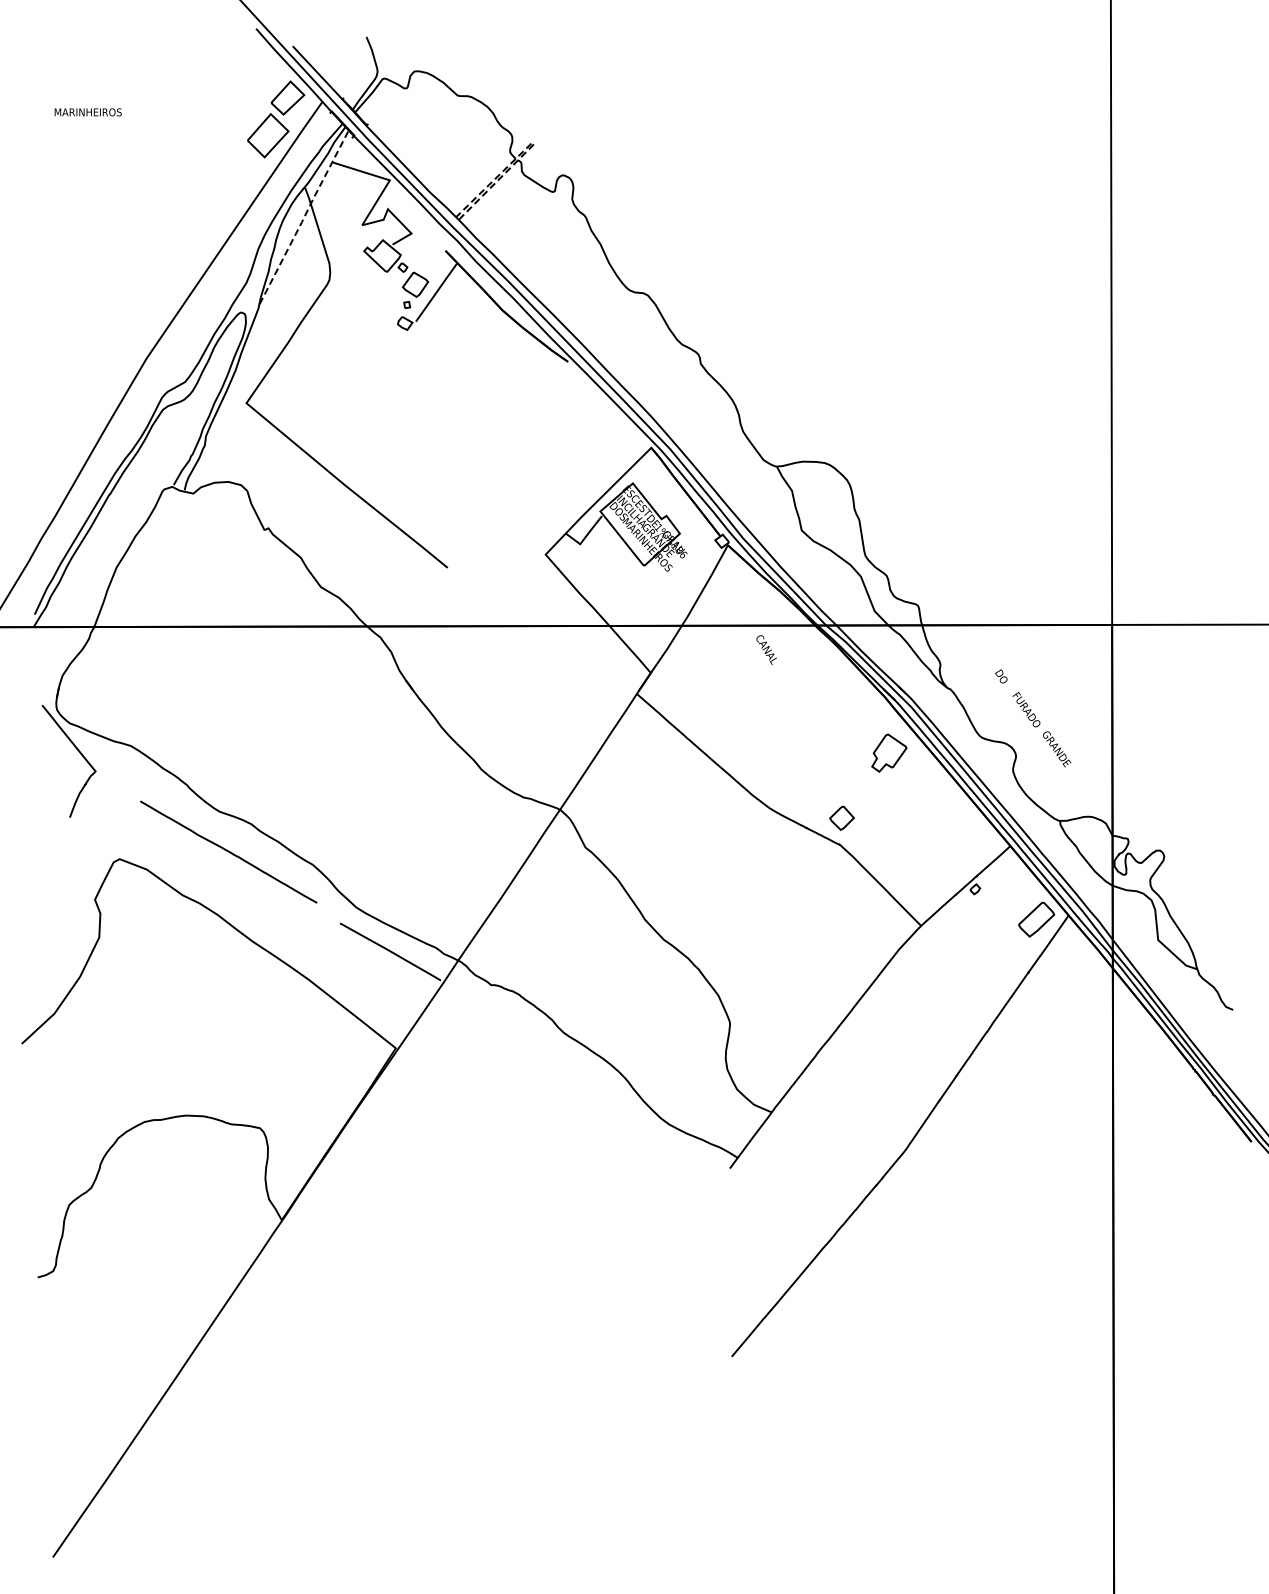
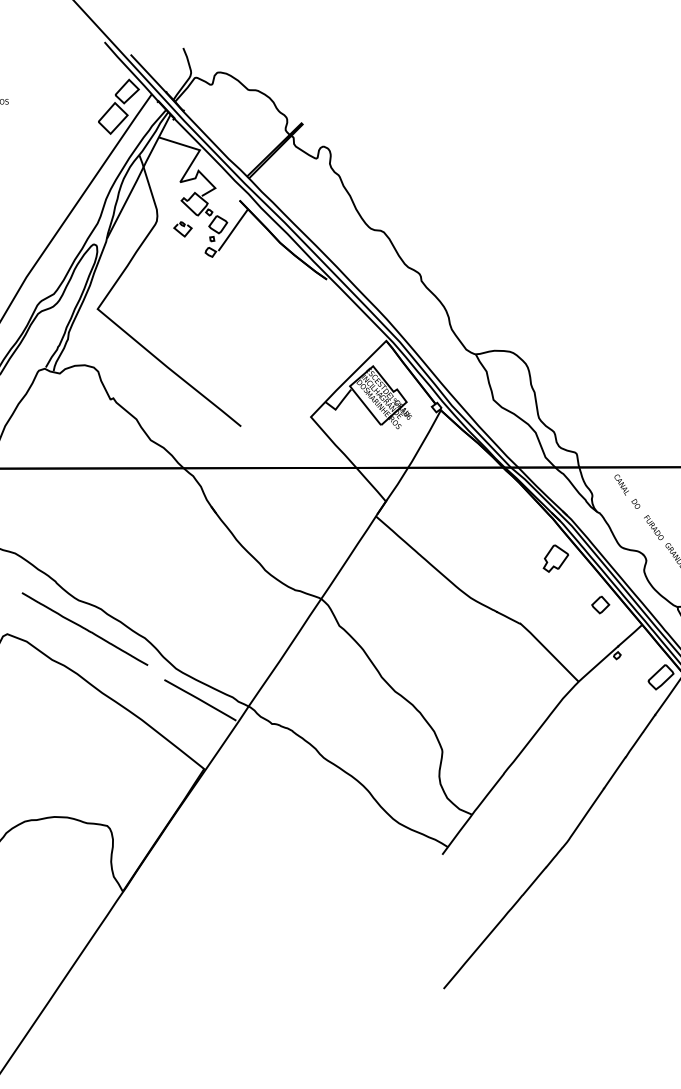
line: (532, 143) -> (301, 123), dashed -> solid
line: (304, 216) -> (139, 176), dashed -> solid
part: (365, 291) -> (182, 229), added
text: (766, 650) -> (621, 485), moved
part: (841, 817) -> (600, 604), moved

